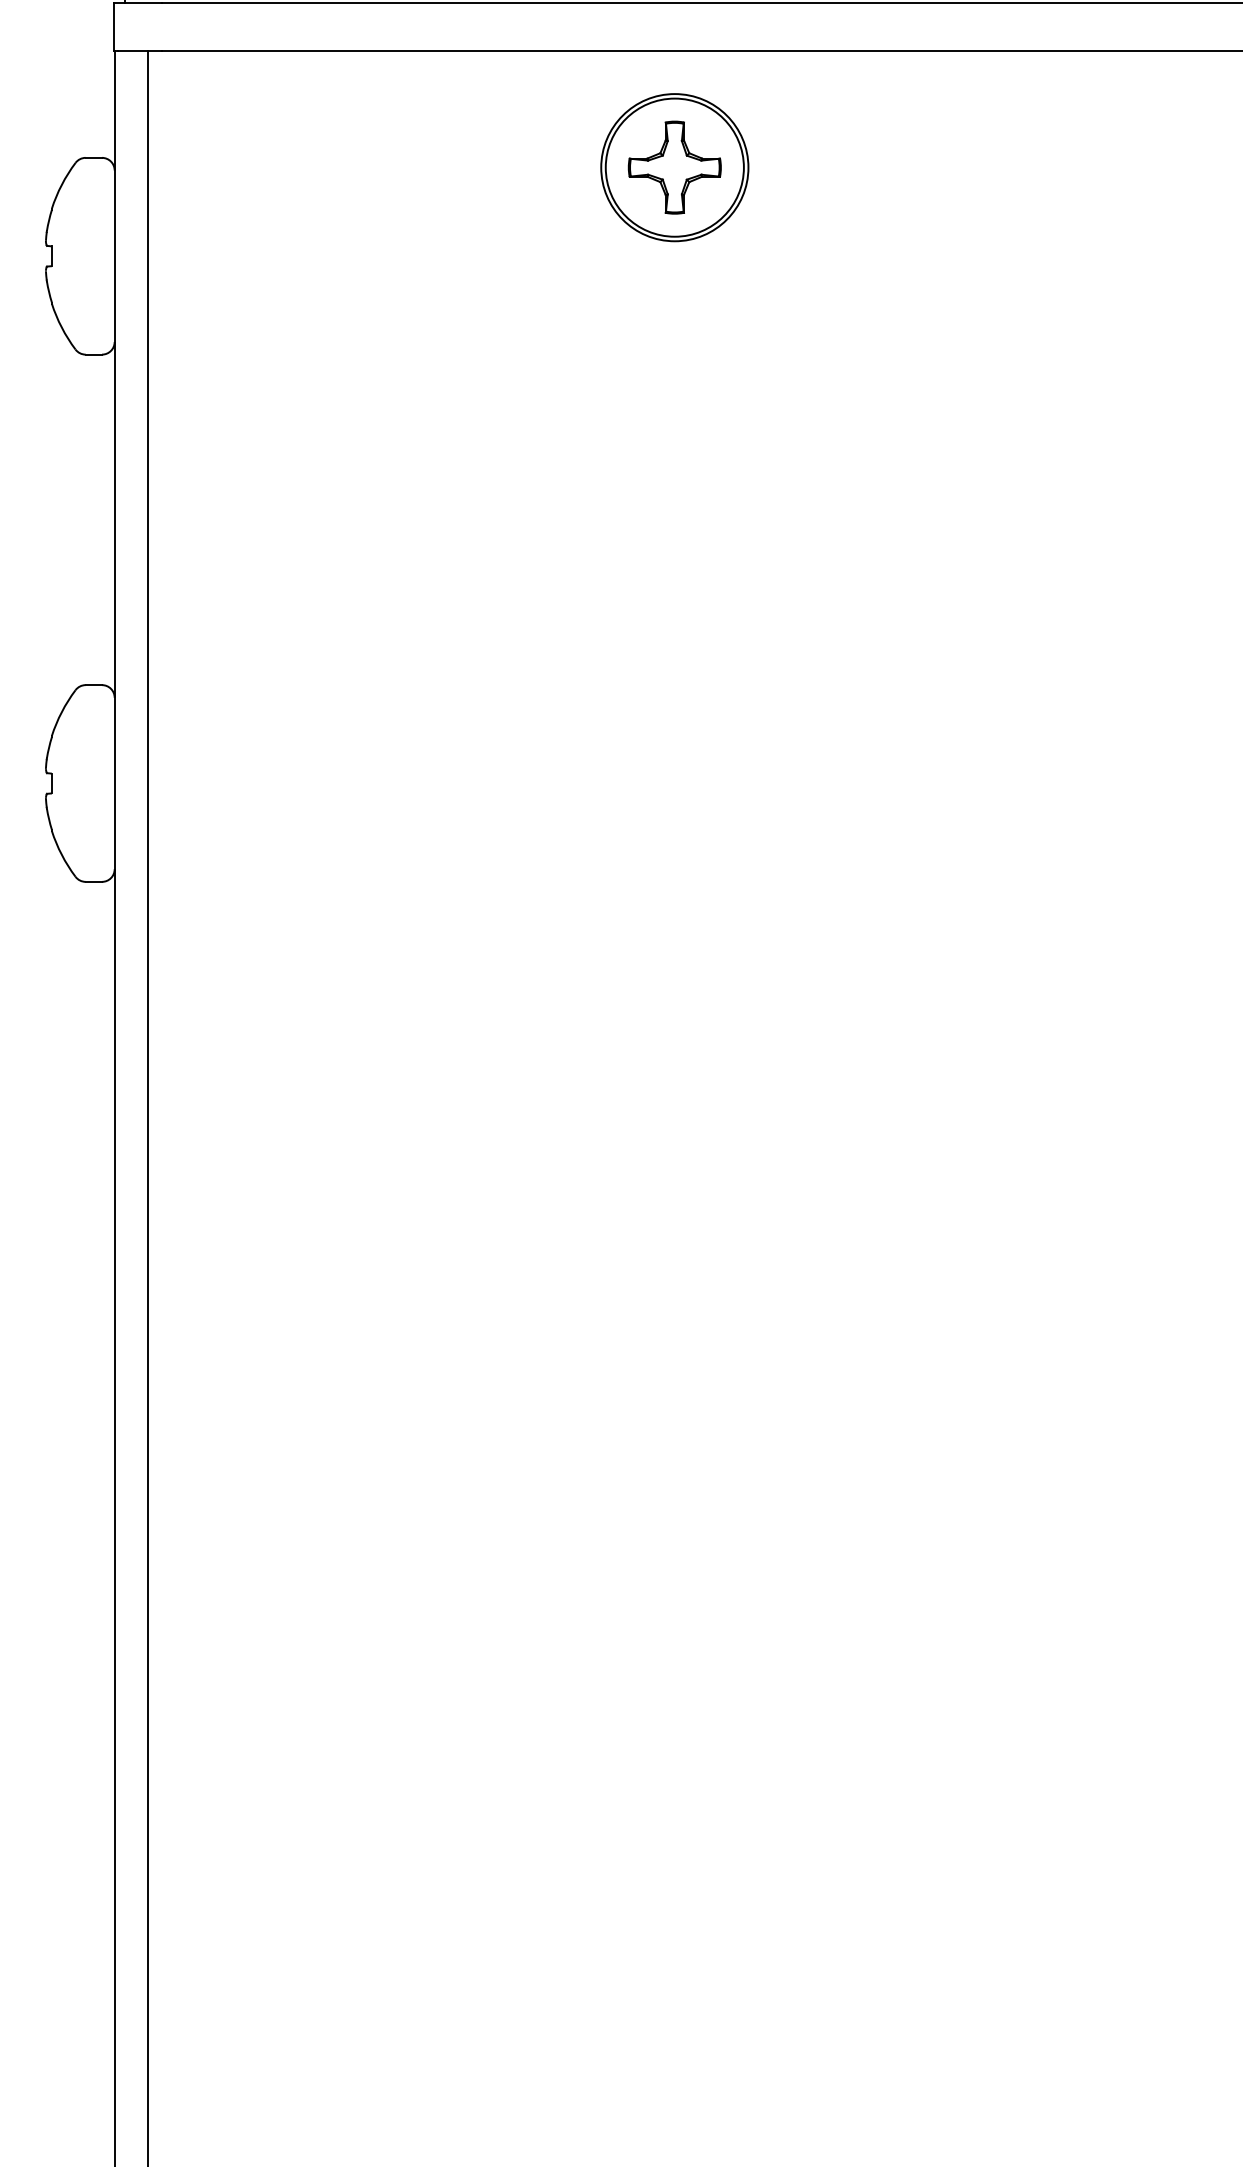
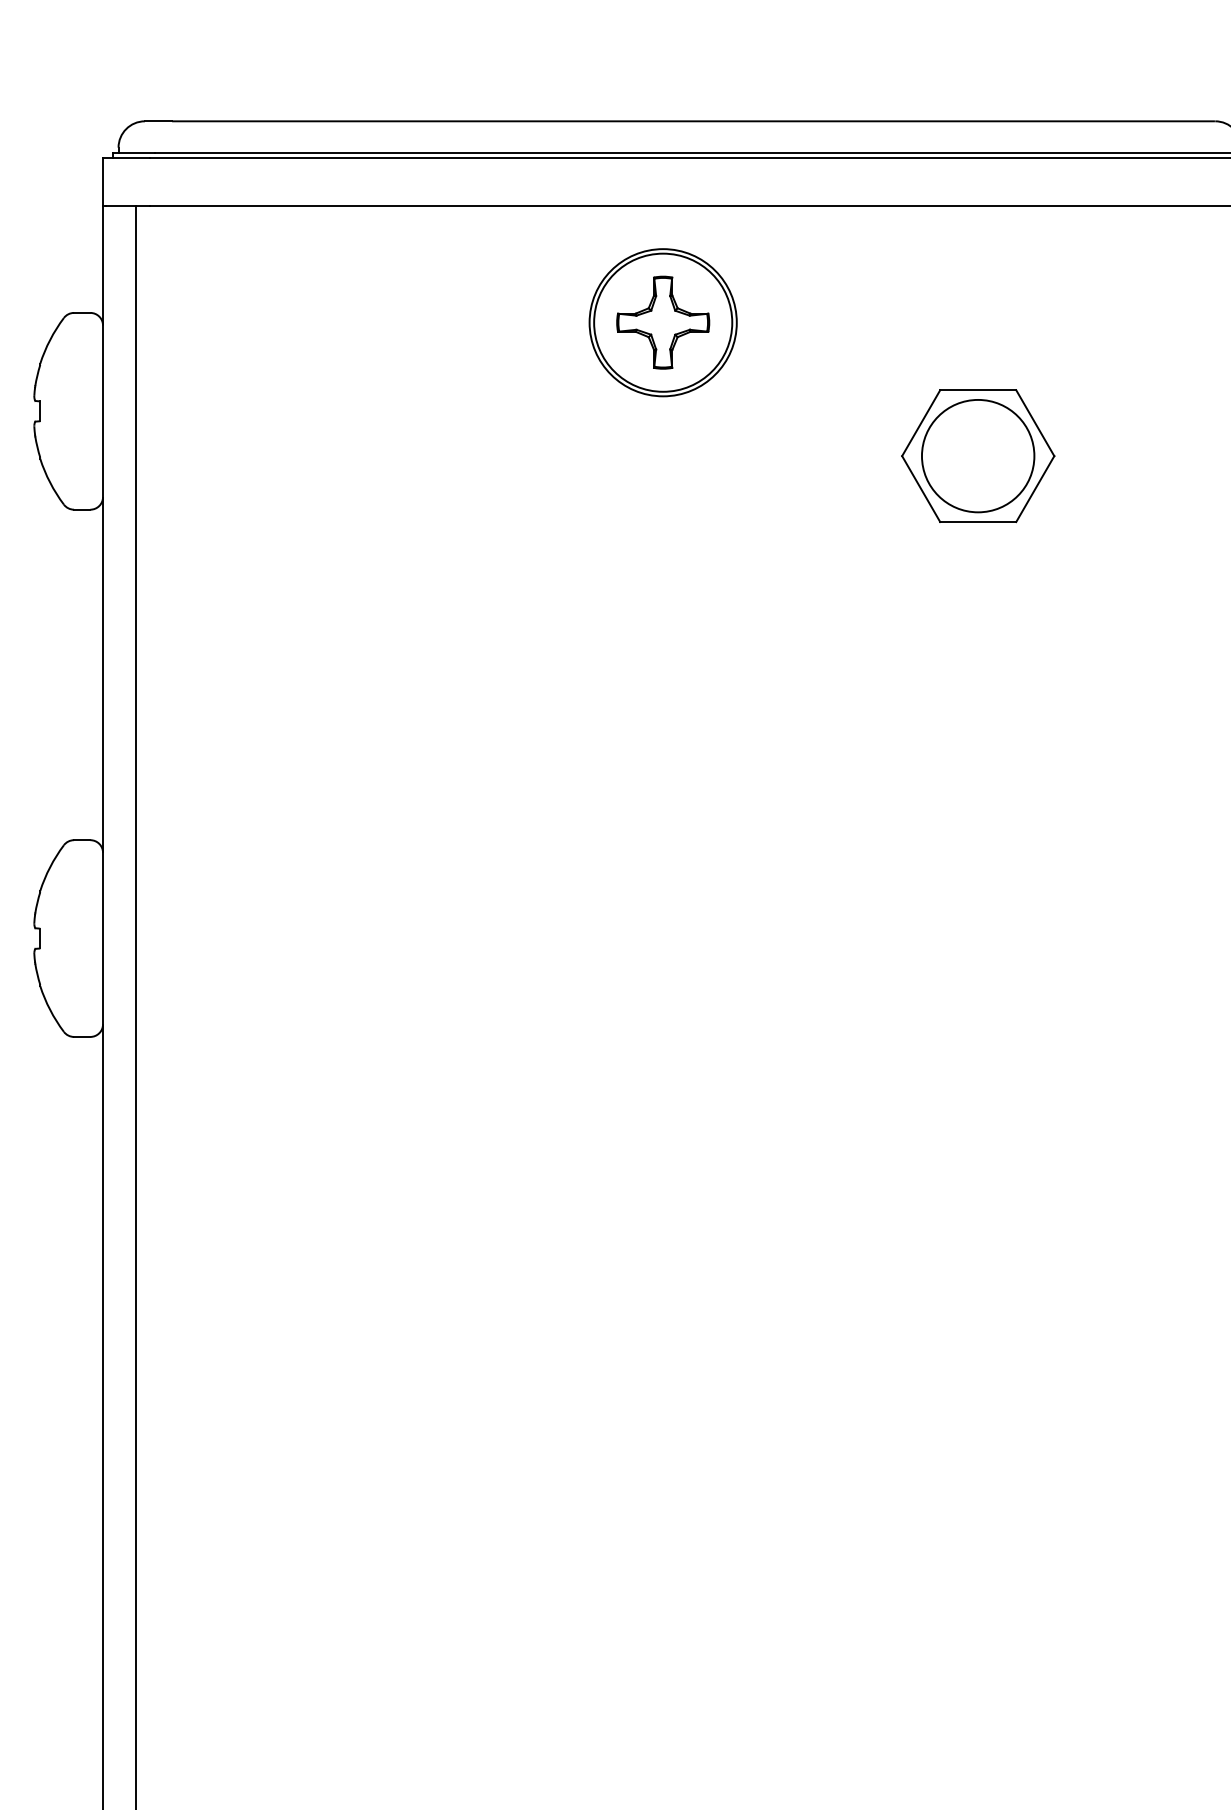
part: (989, 300) -> (977, 455), added

